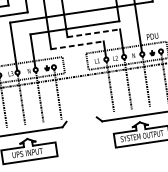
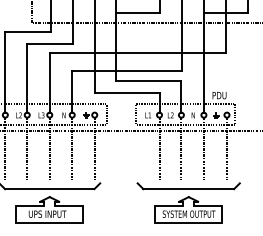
line: (94, 33) -> (149, 81), dashed -> solid
line: (77, 45) -> (127, 92), dashed -> solid

